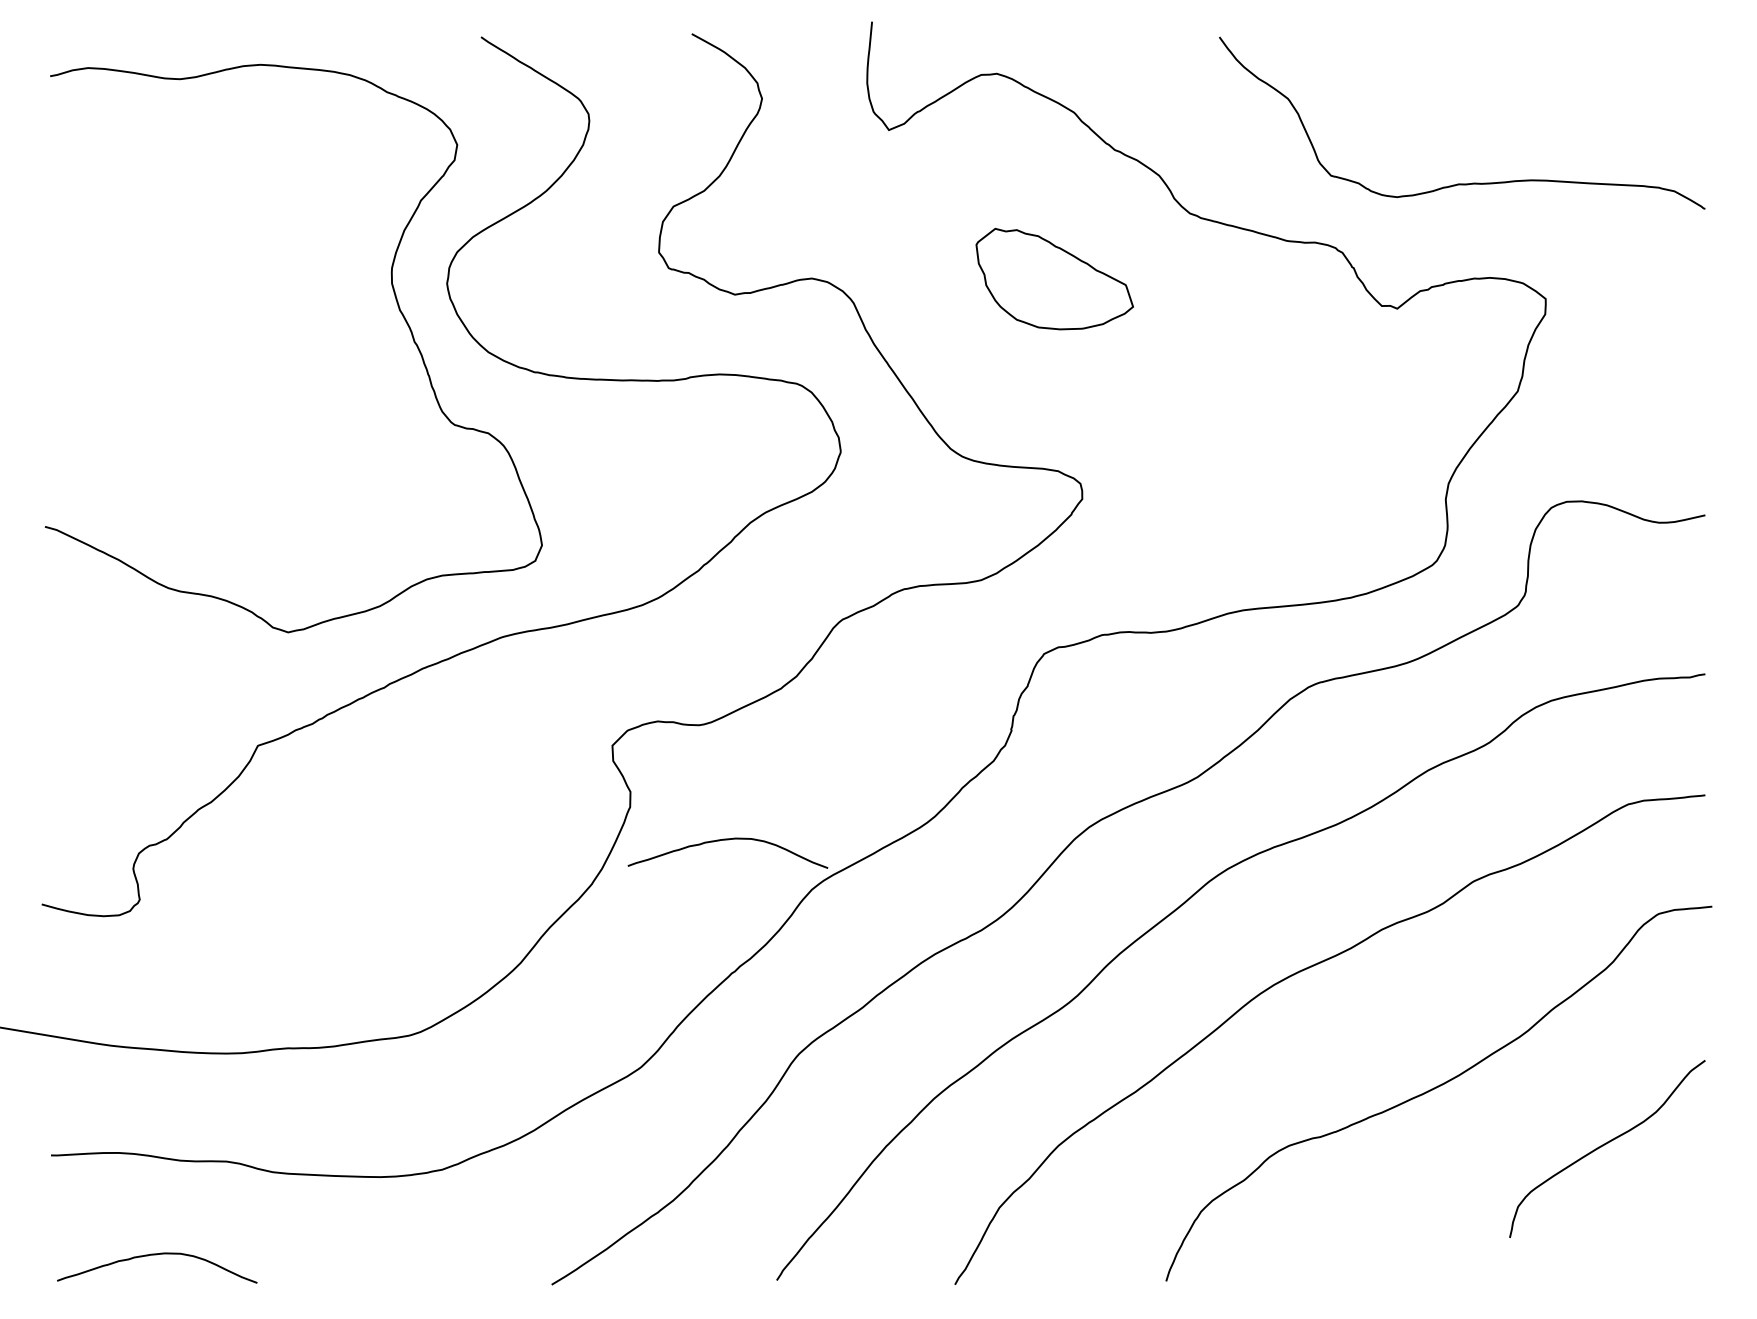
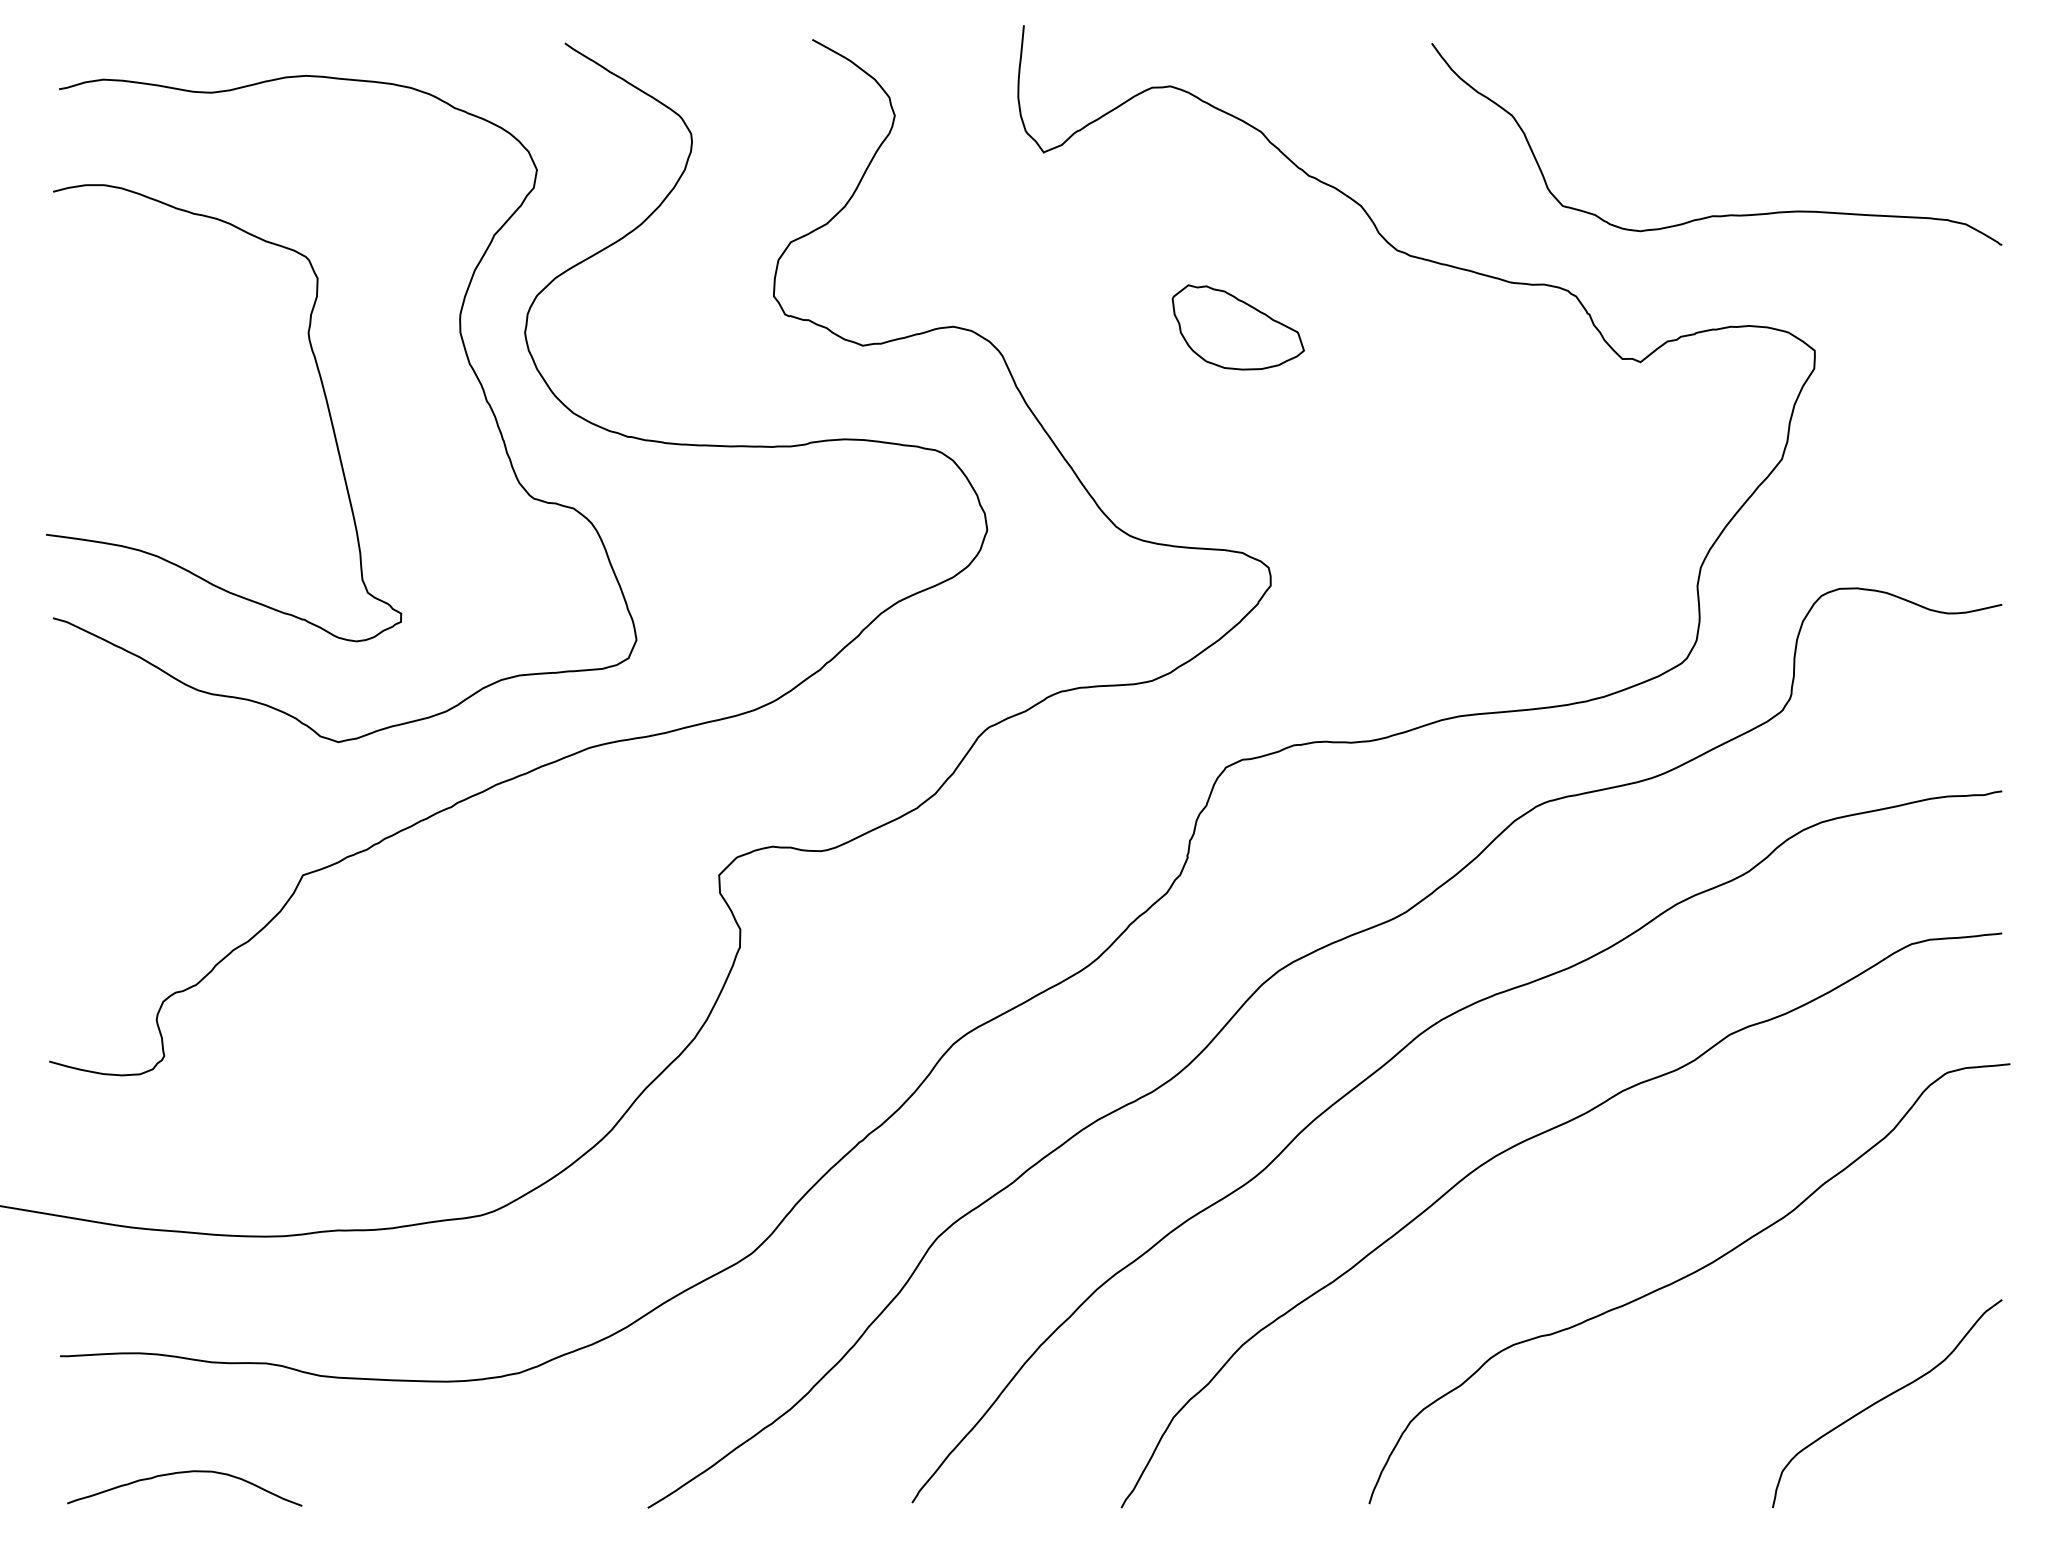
part: (1053, 279) -> (1237, 327), size x0.71
curve: (274, 331) -> (322, 389), added
curve: (726, 840) -> (853, 986), removed
curve: (1605, 1145) -> (1884, 1399), moved

